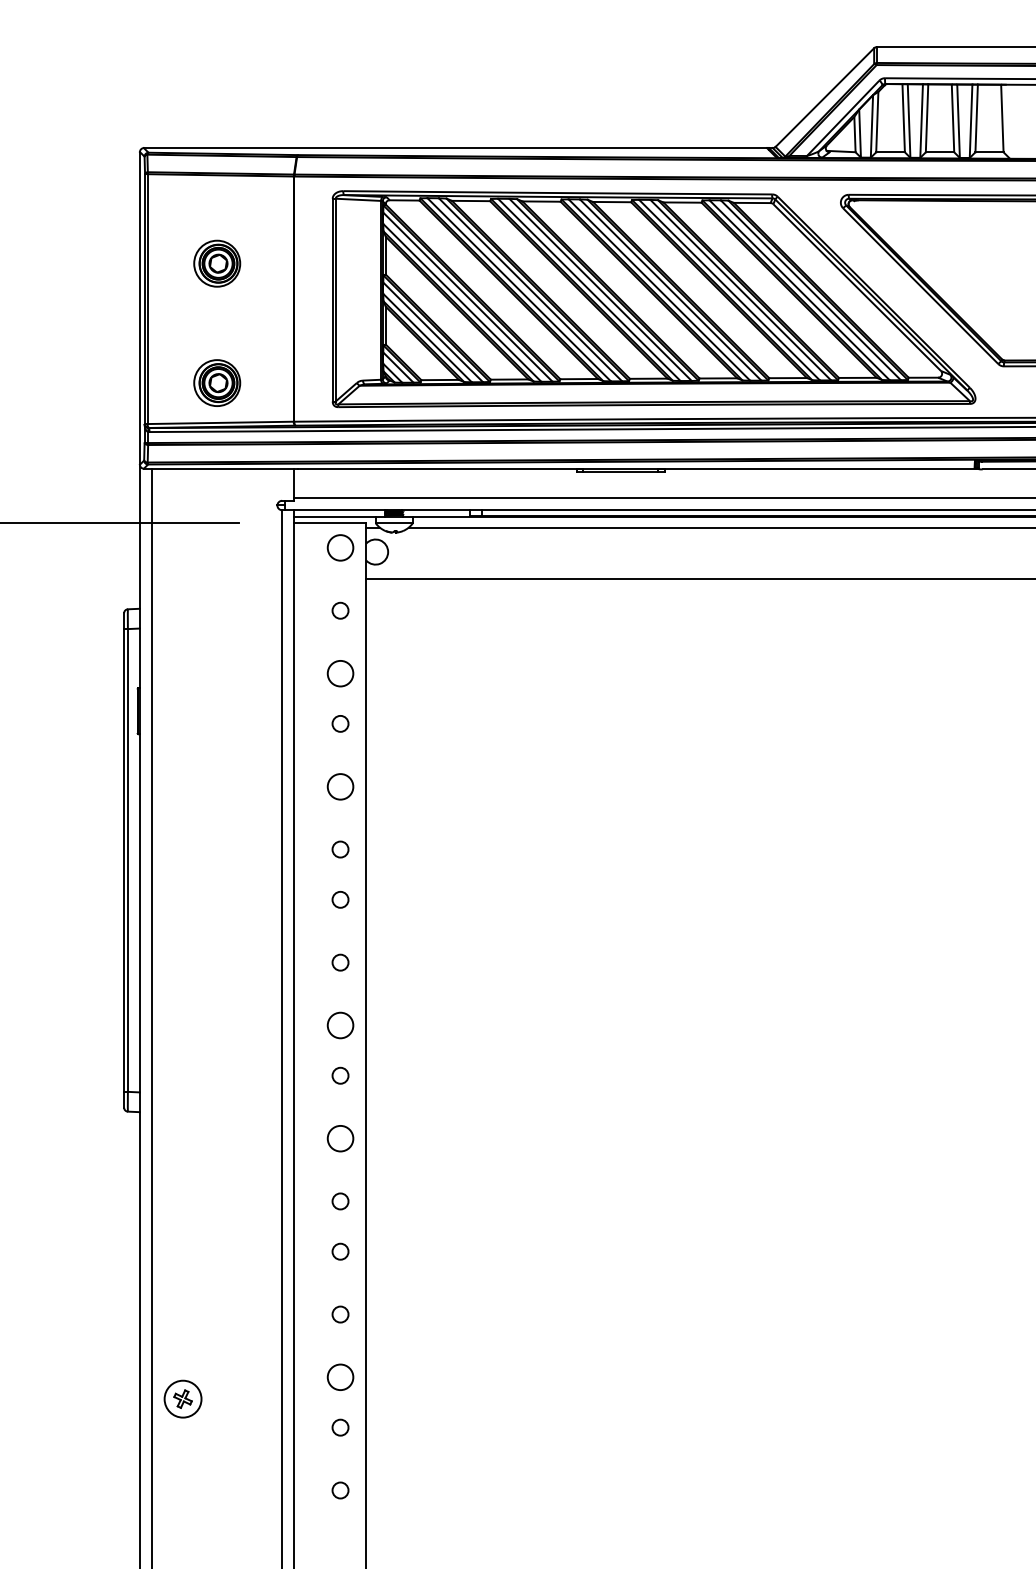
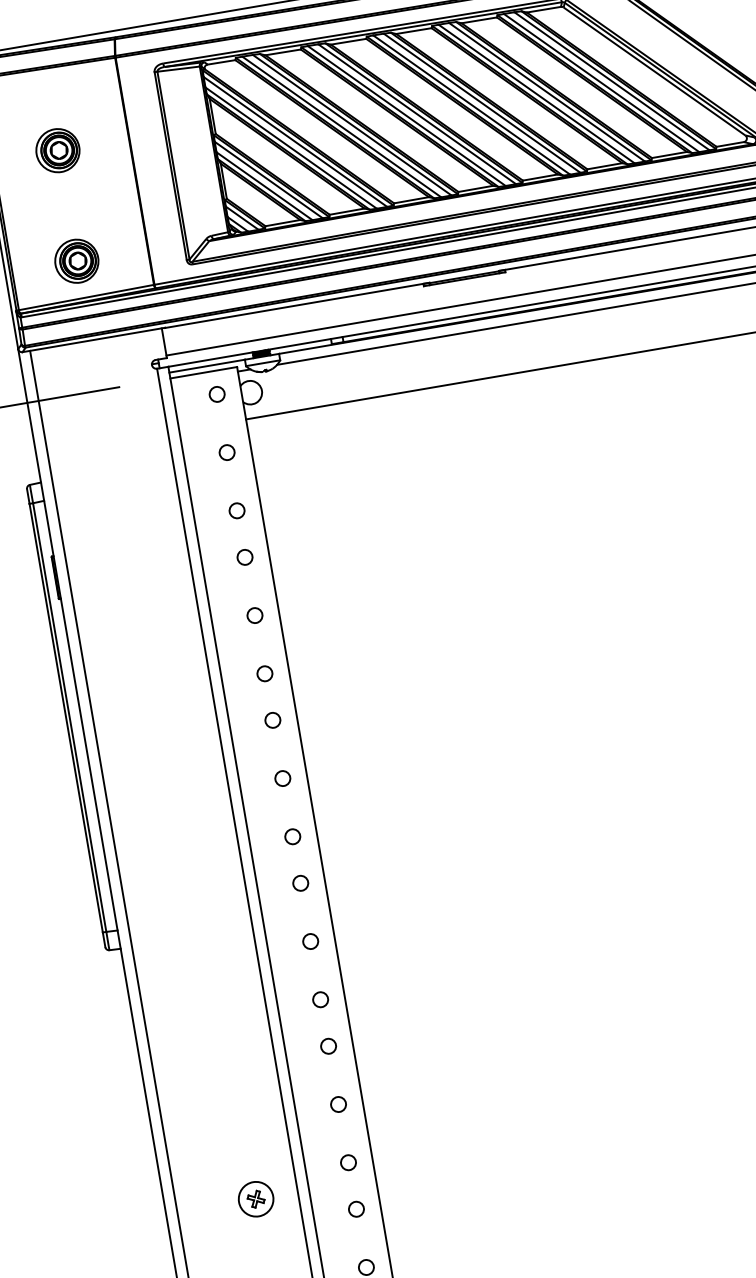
circle: (340, 547) -> (217, 394), size x0.62
circle: (340, 673) -> (237, 510), size x0.62
circle: (340, 786) -> (254, 615), size x0.62
circle: (340, 1025) -> (292, 836), size x0.62
circle: (340, 1138) -> (310, 941), size x0.62
circle: (340, 1377) -> (348, 1162), size x0.62
part: (182, 1398) -> (255, 1198), moved

